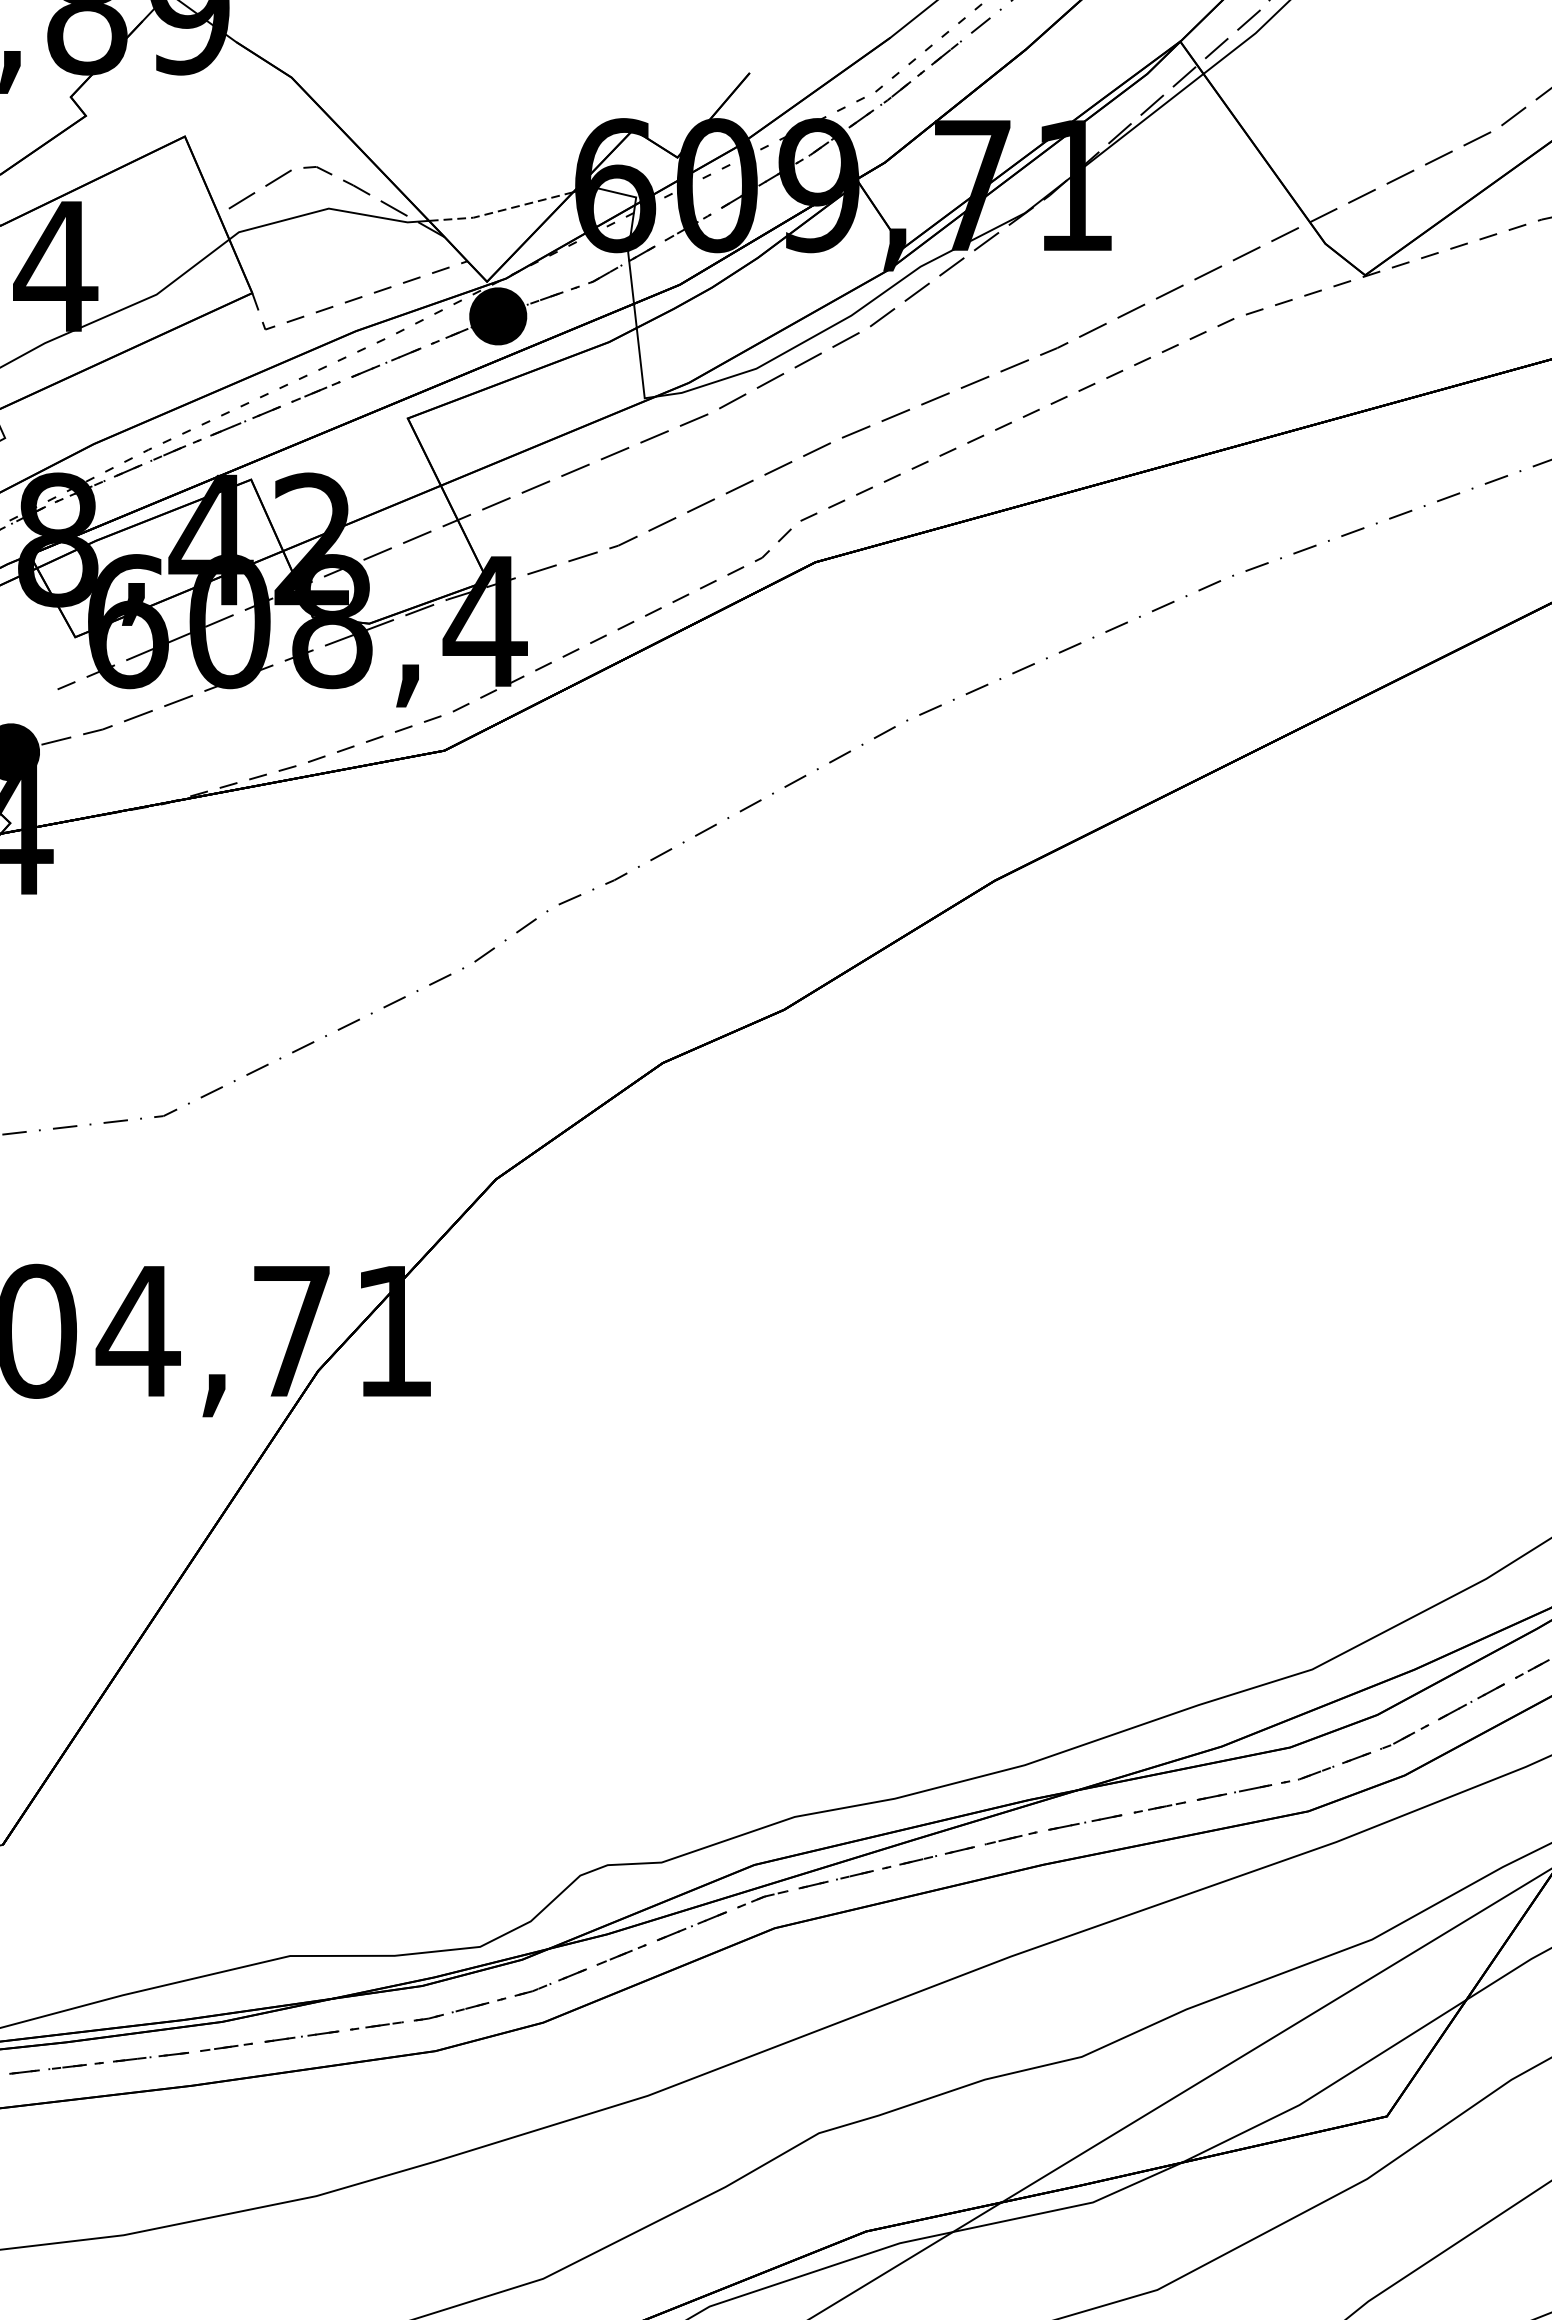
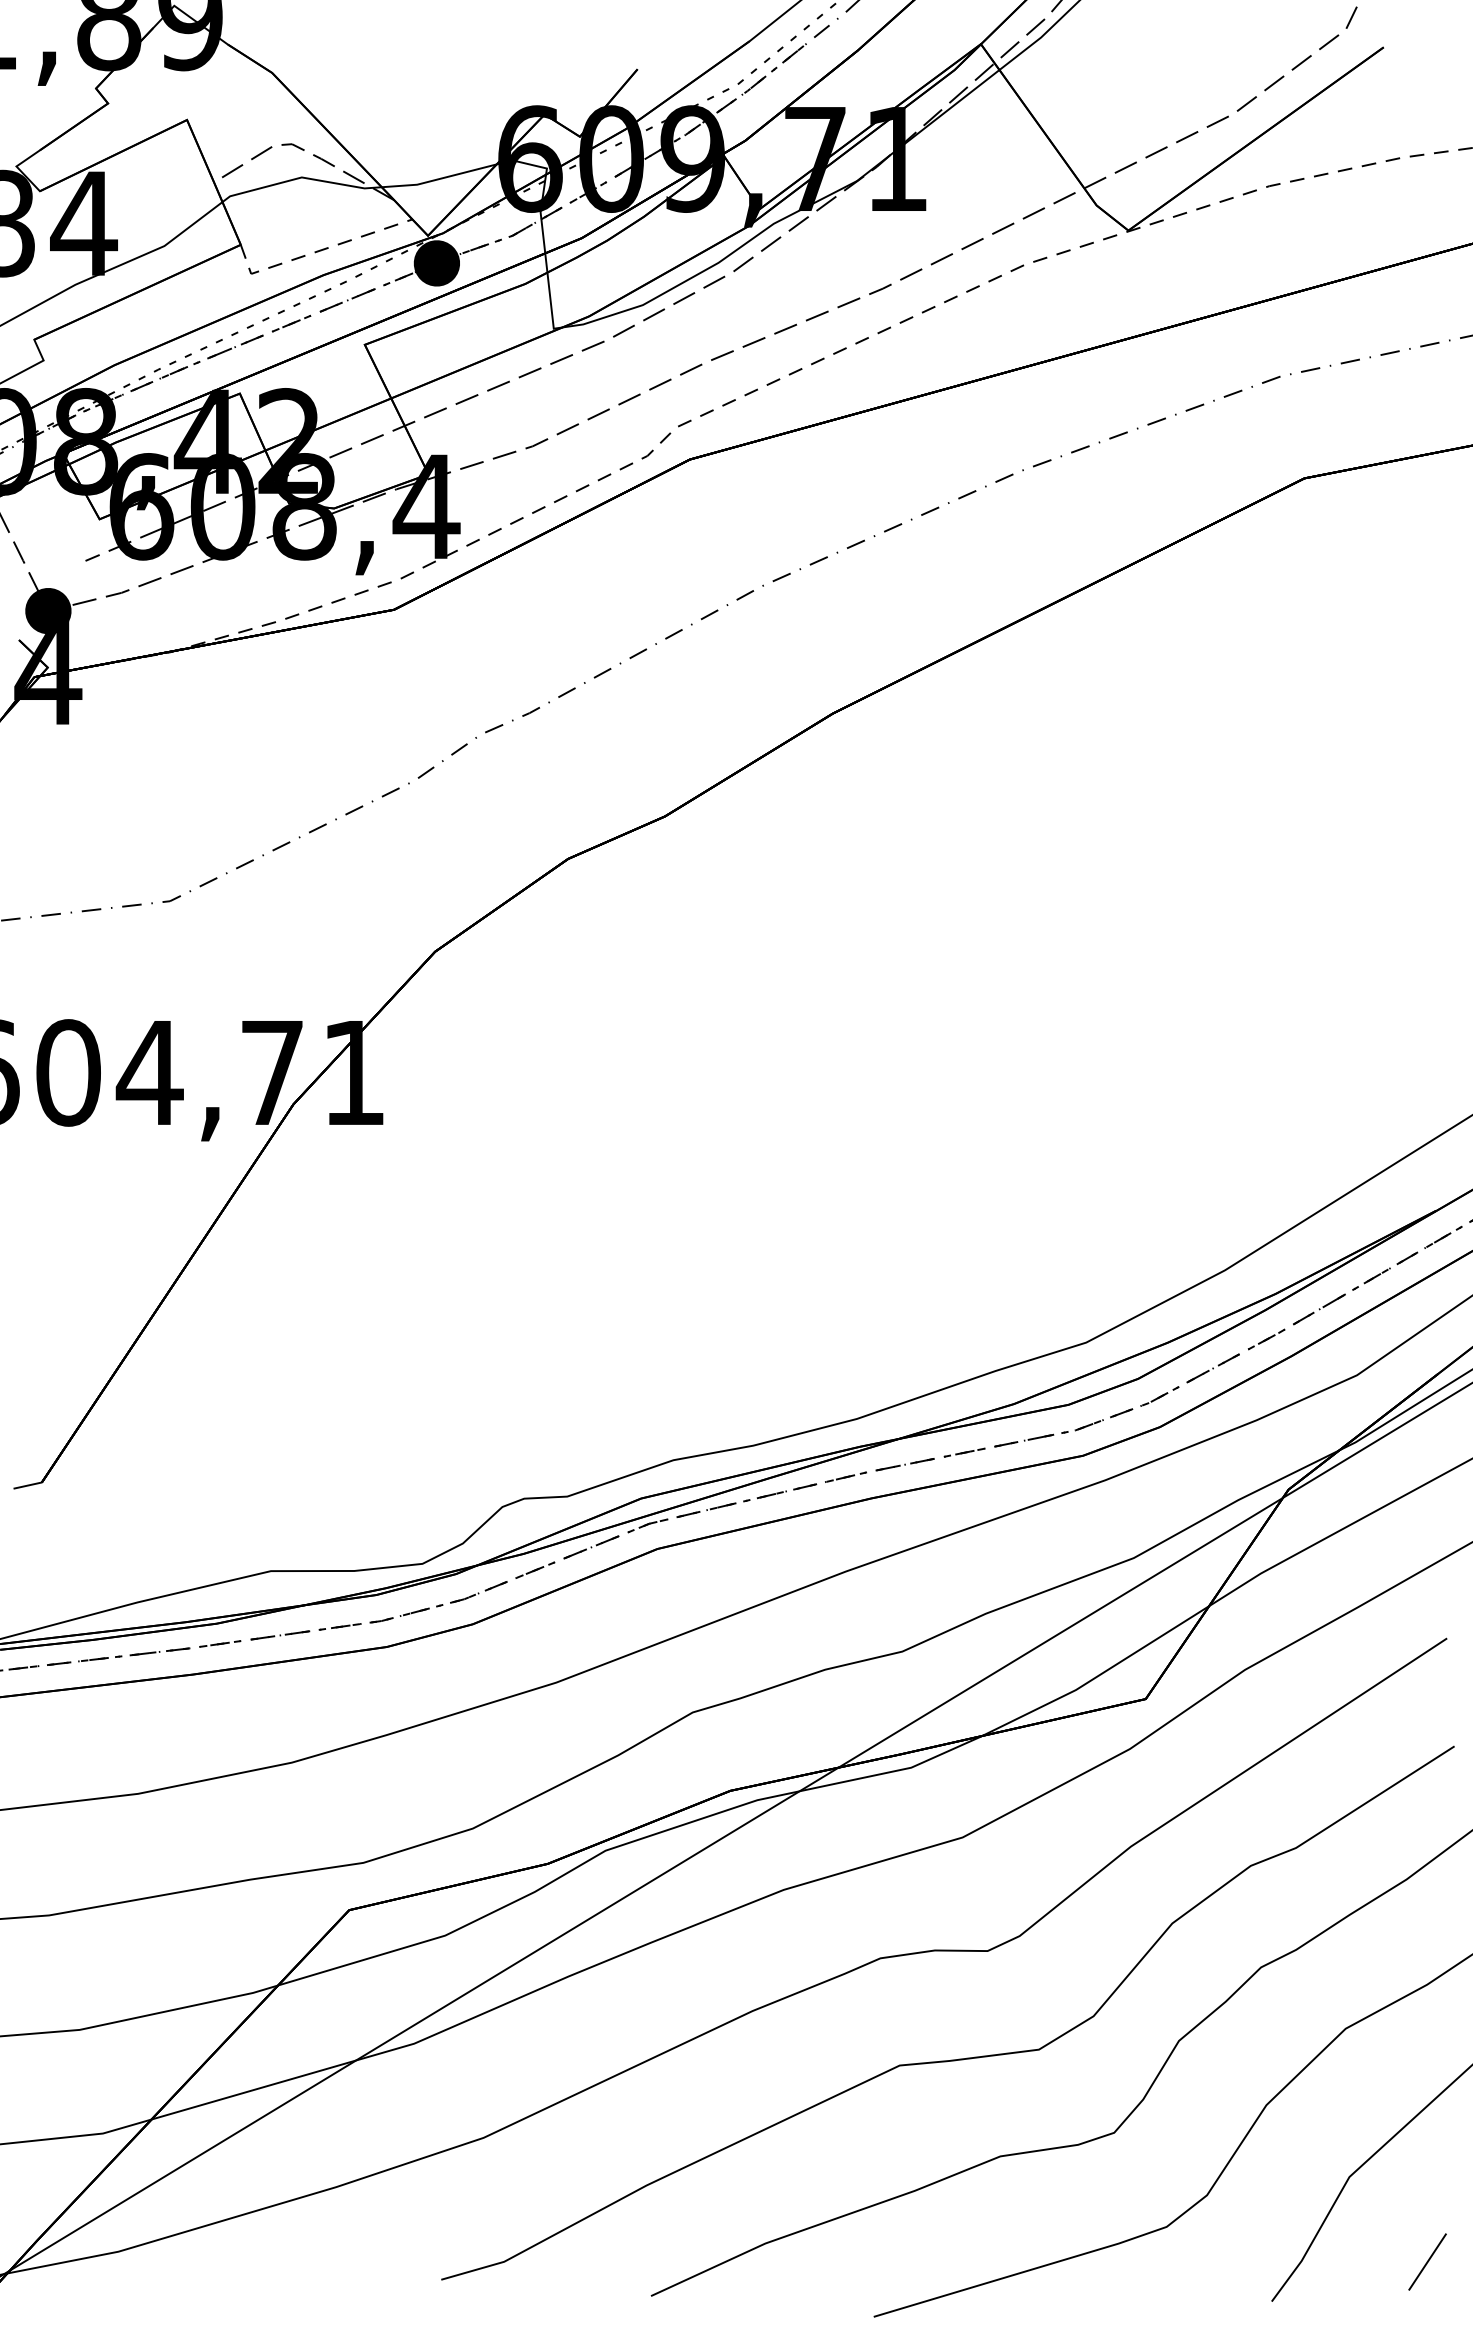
line: (501, 211) -> (439, 179), dashed -> solid

